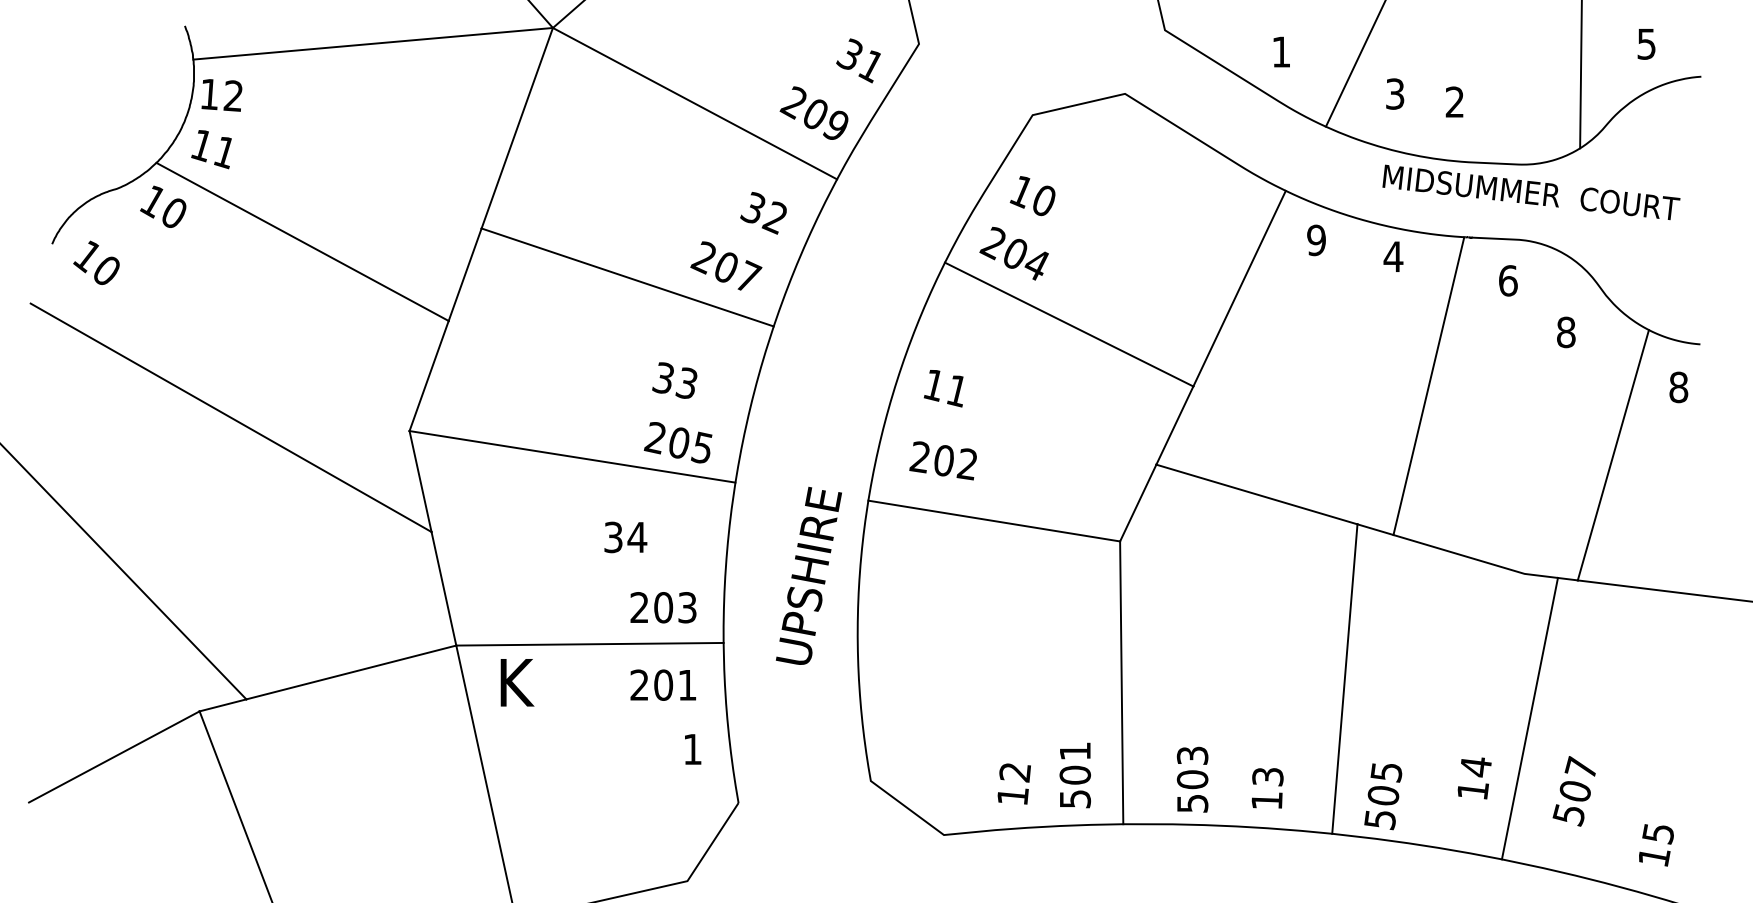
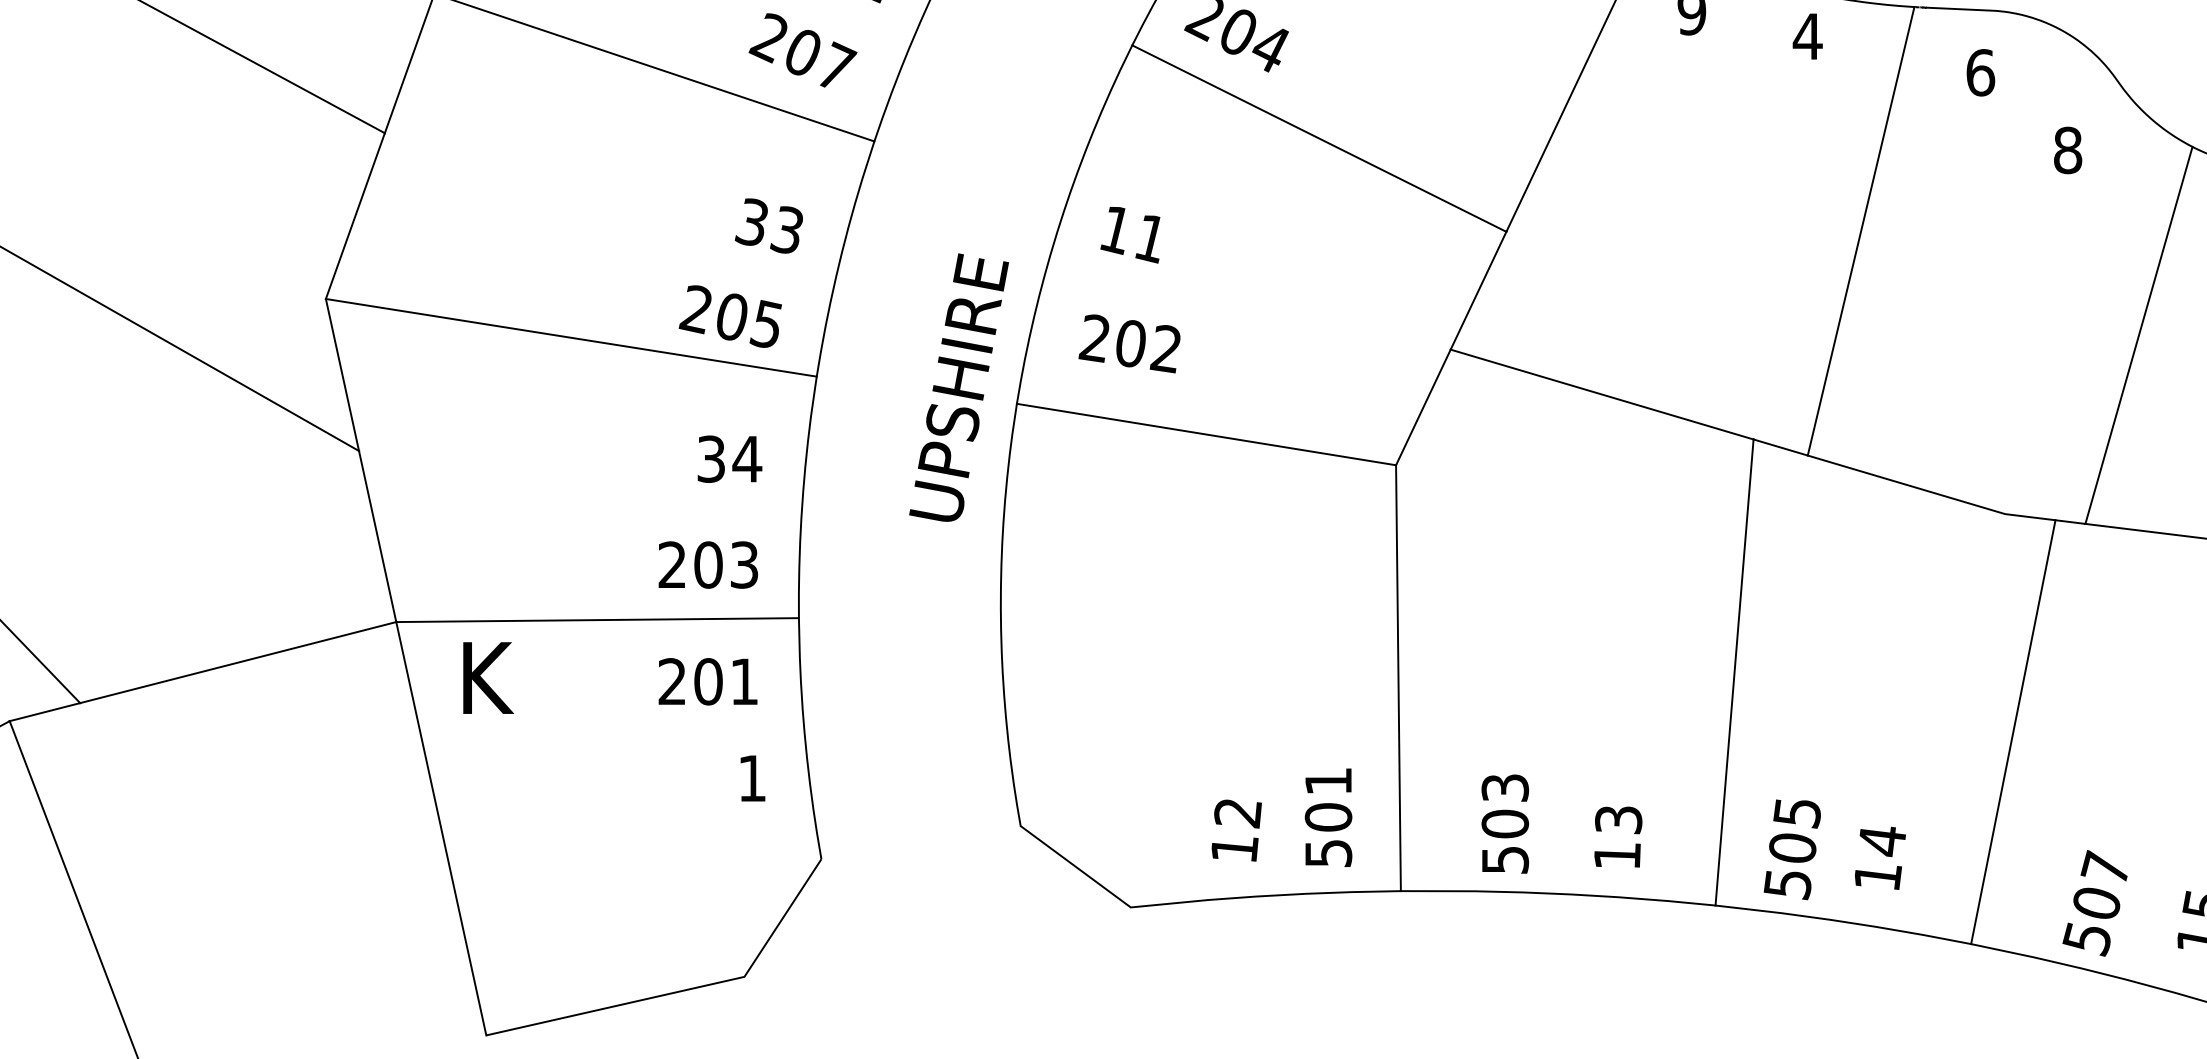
text: (674, 380) -> (768, 225), moved
text: (625, 537) -> (729, 459), moved
text: (808, 575) -> (958, 387), moved
text: (1474, 778) -> (1880, 858), moved
text: (1573, 791) -> (2093, 903), moved

